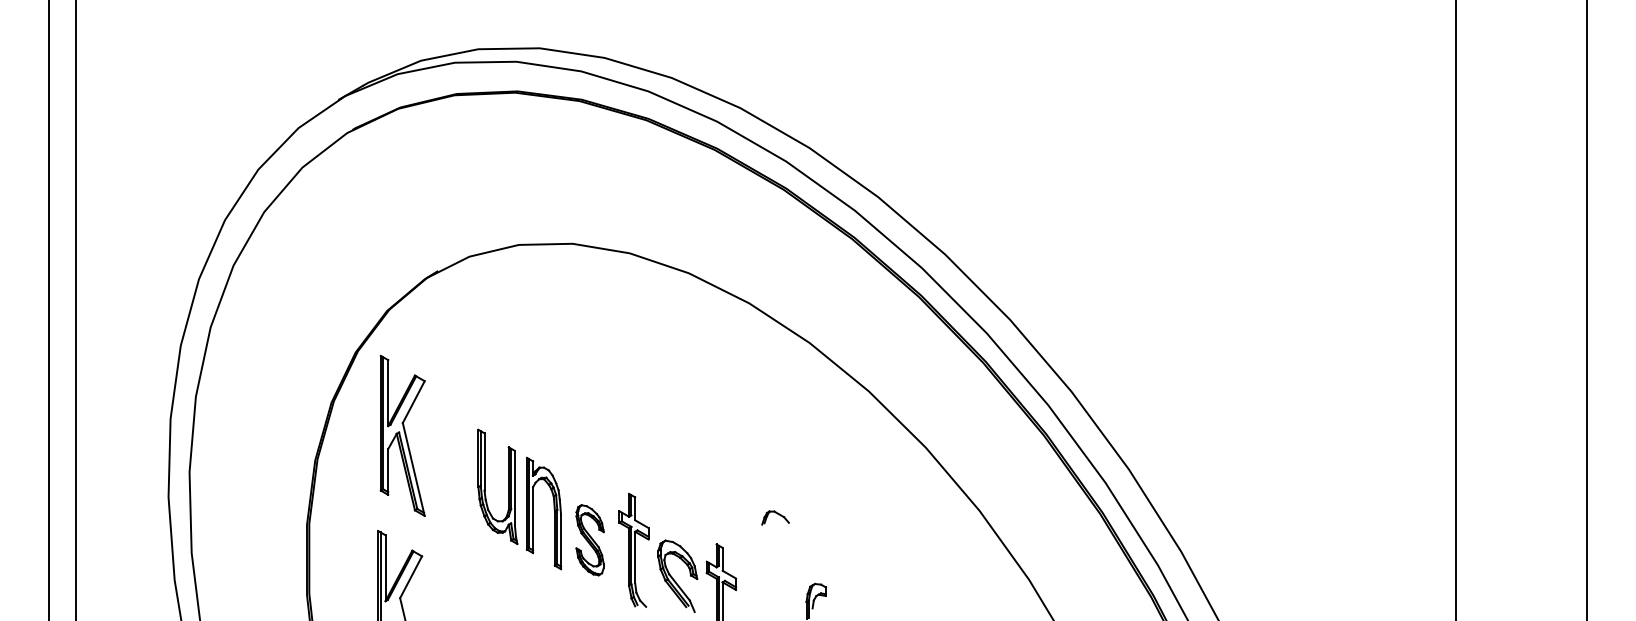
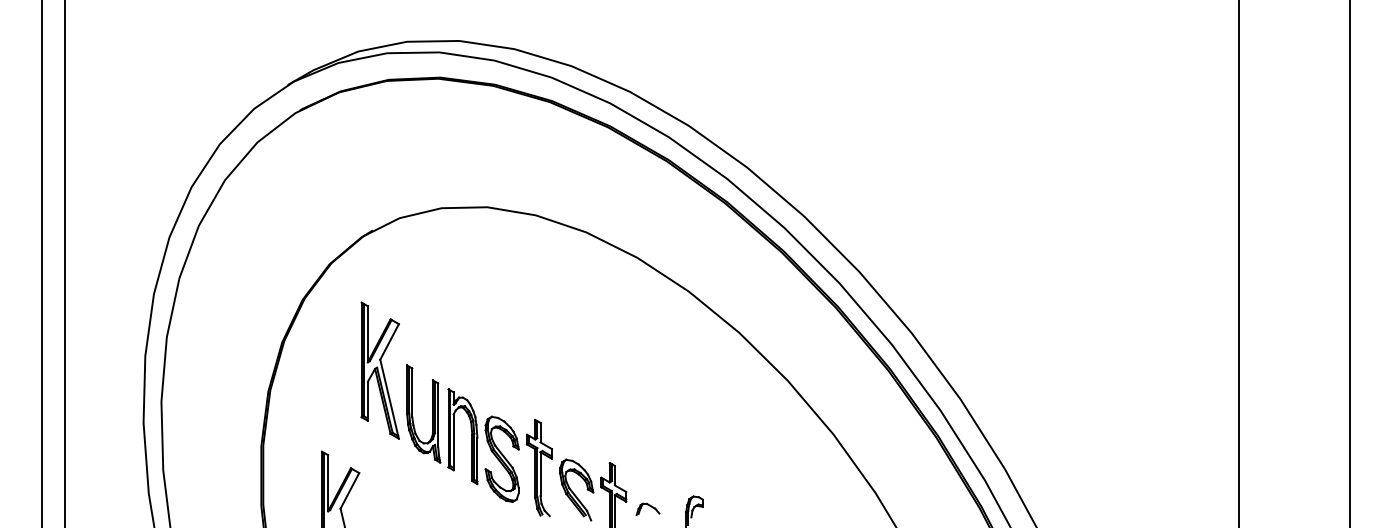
part: (402, 435) -> (380, 370), moved
part: (775, 517) -> (647, 508), moved
part: (589, 540) -> (501, 459), size x1.43

